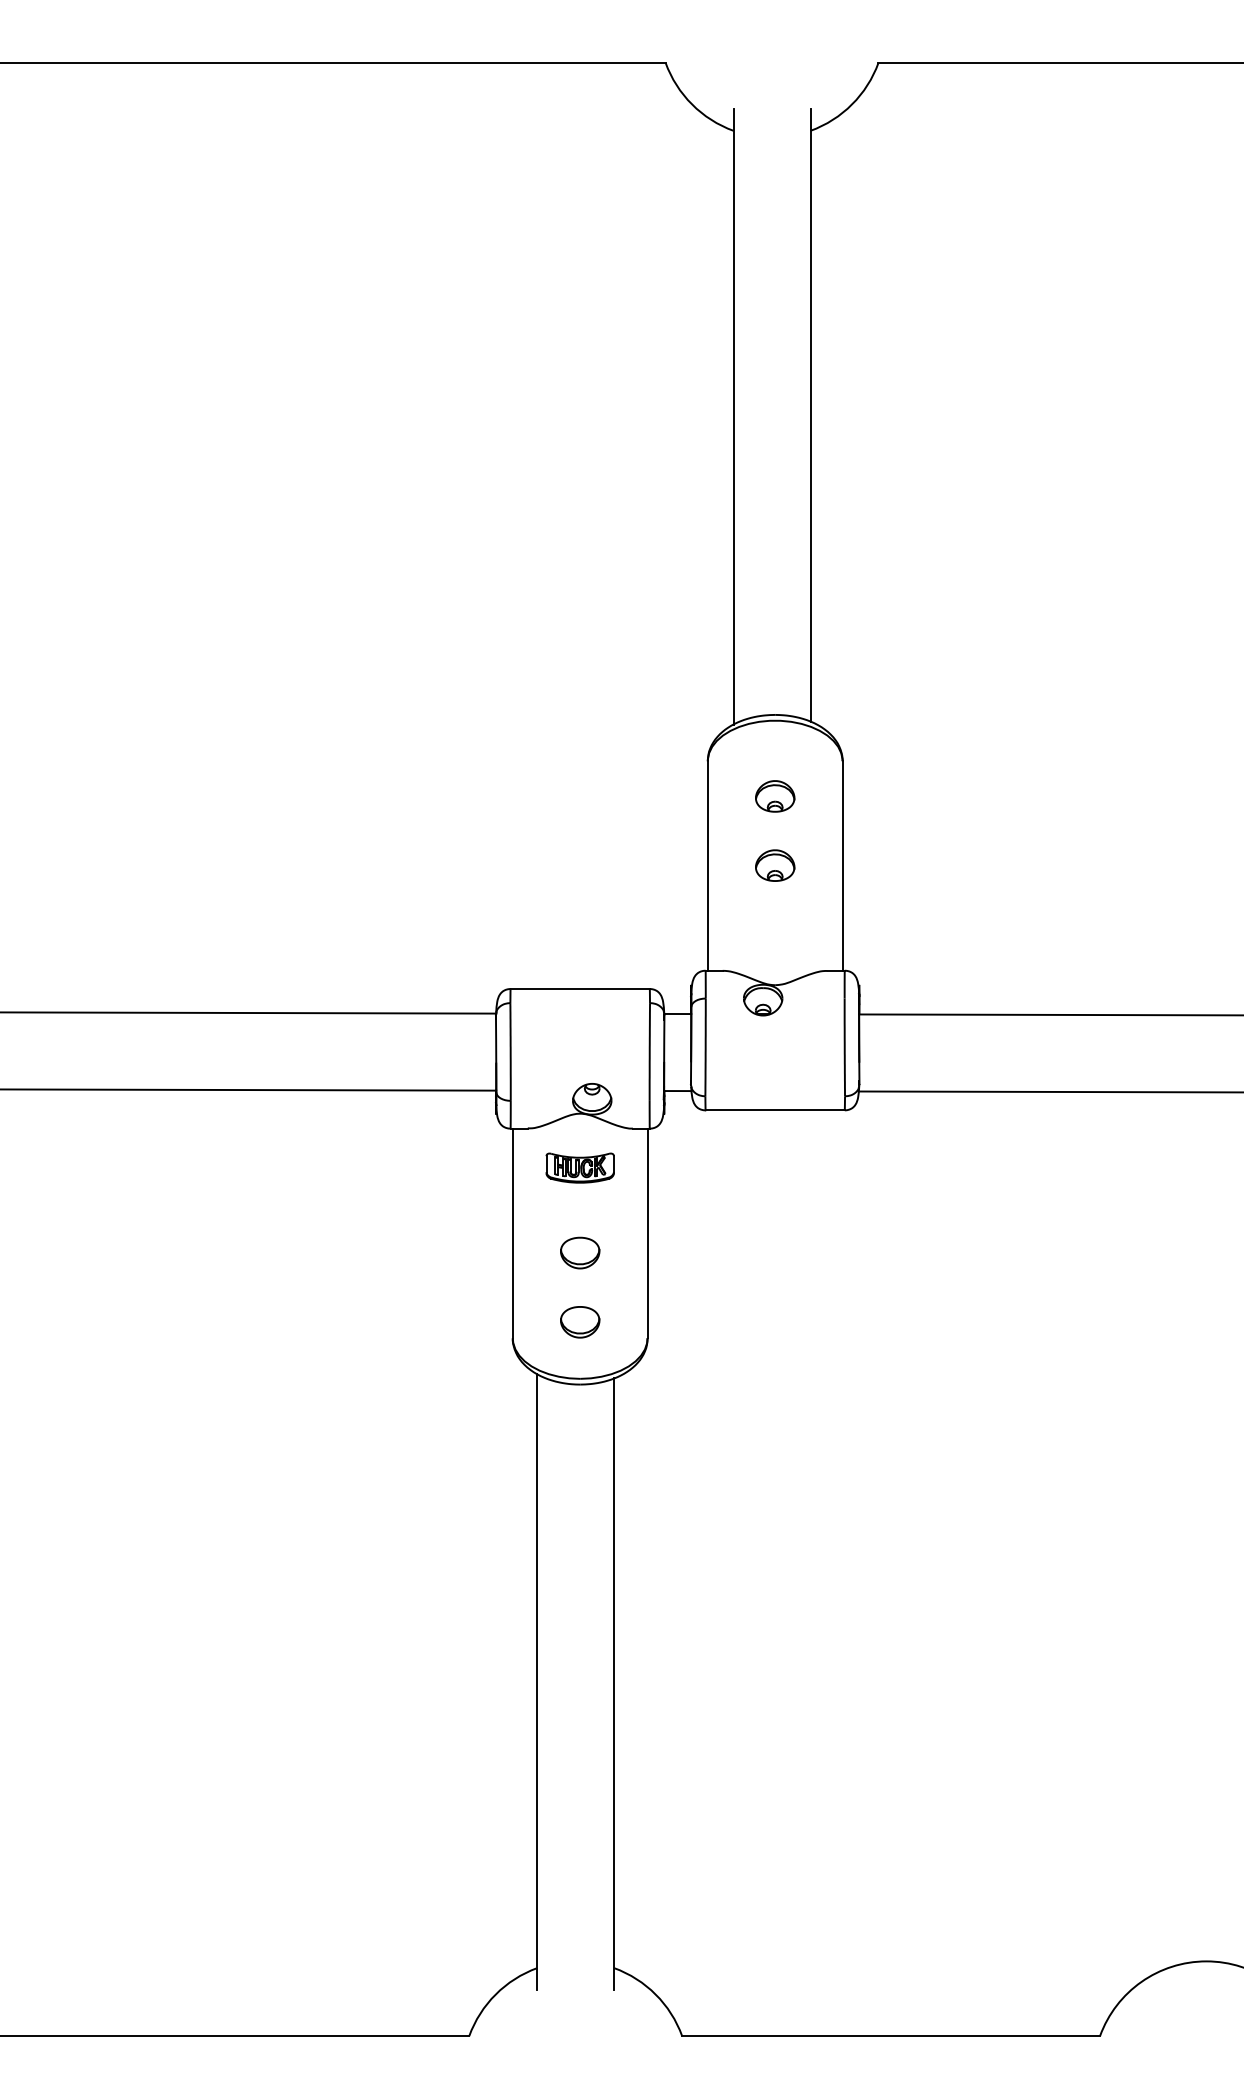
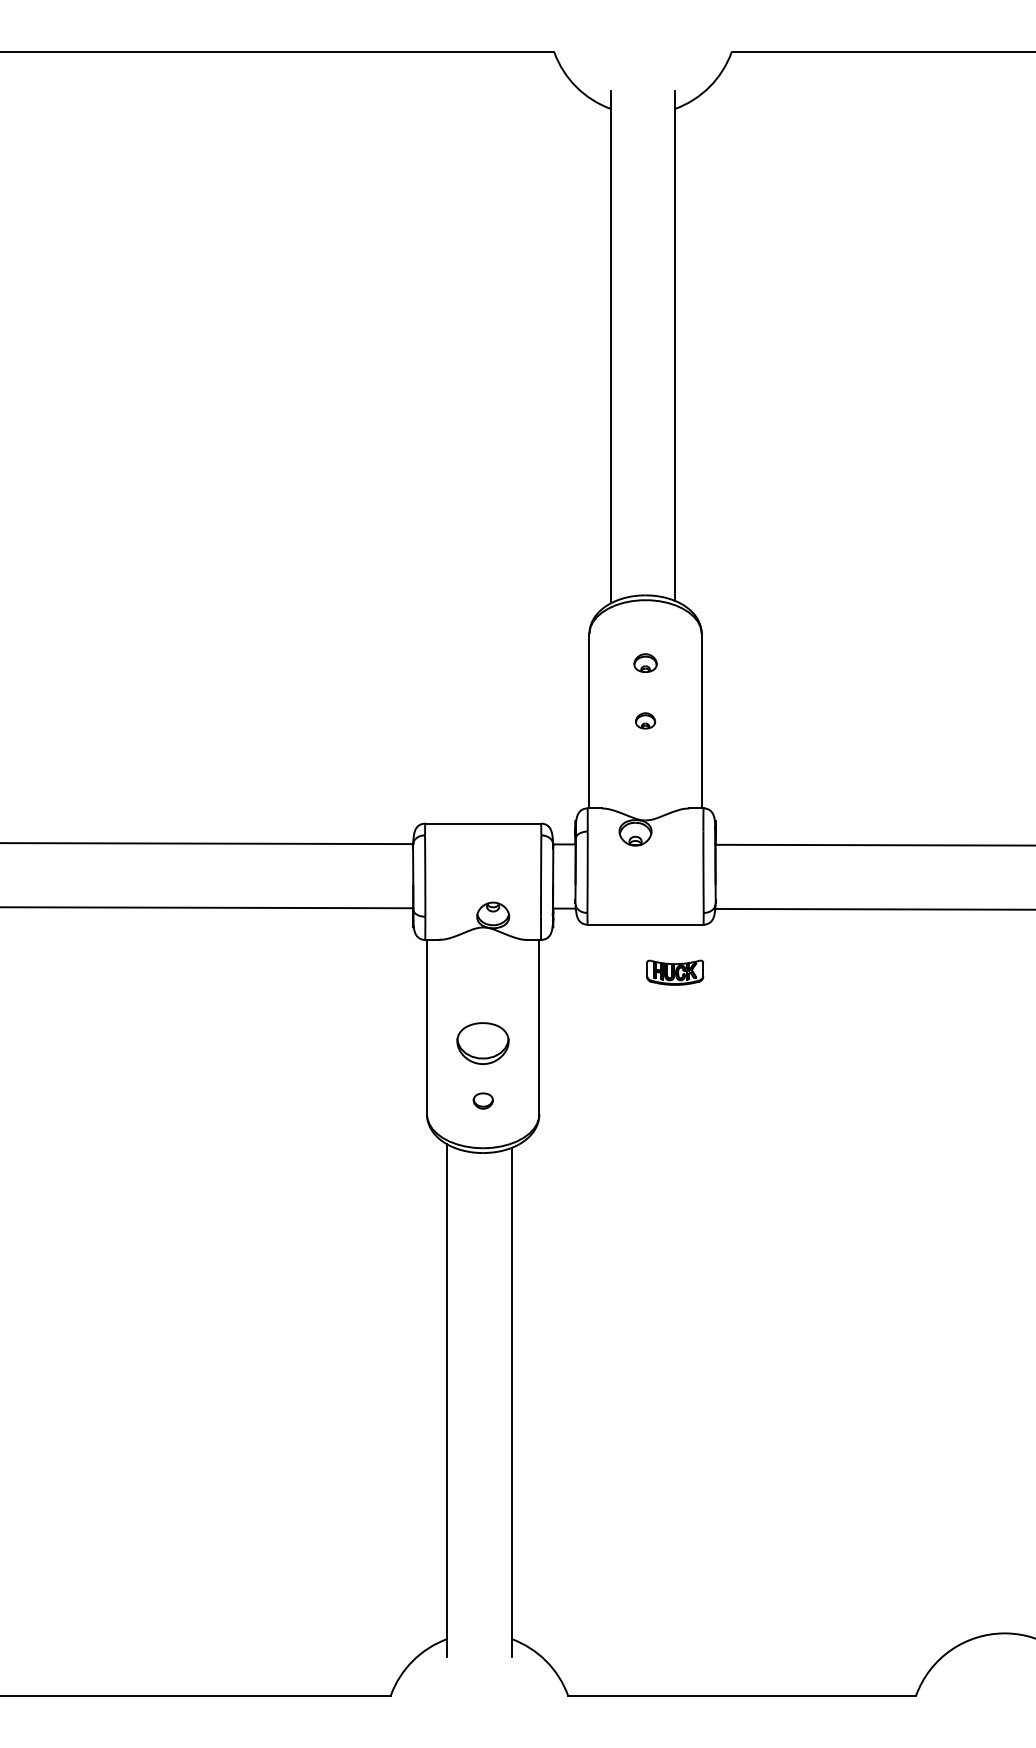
part: (775, 795) -> (645, 662), size x0.7
part: (775, 865) -> (645, 720), size x0.6
part: (580, 1167) -> (675, 972), moved
part: (580, 1253) -> (483, 1043), size x1.6
part: (580, 1321) -> (483, 1100), size x0.6

